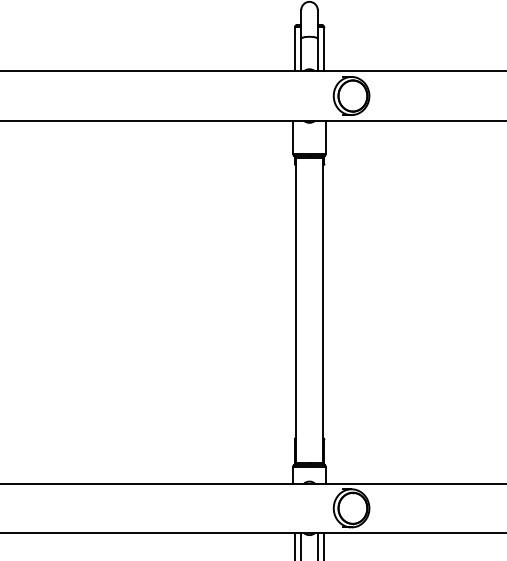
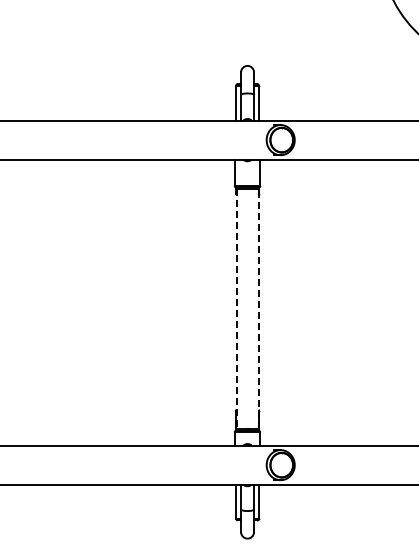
line: (323, 309) -> (258, 308), solid -> dashed
line: (295, 310) -> (236, 309), solid -> dashed

